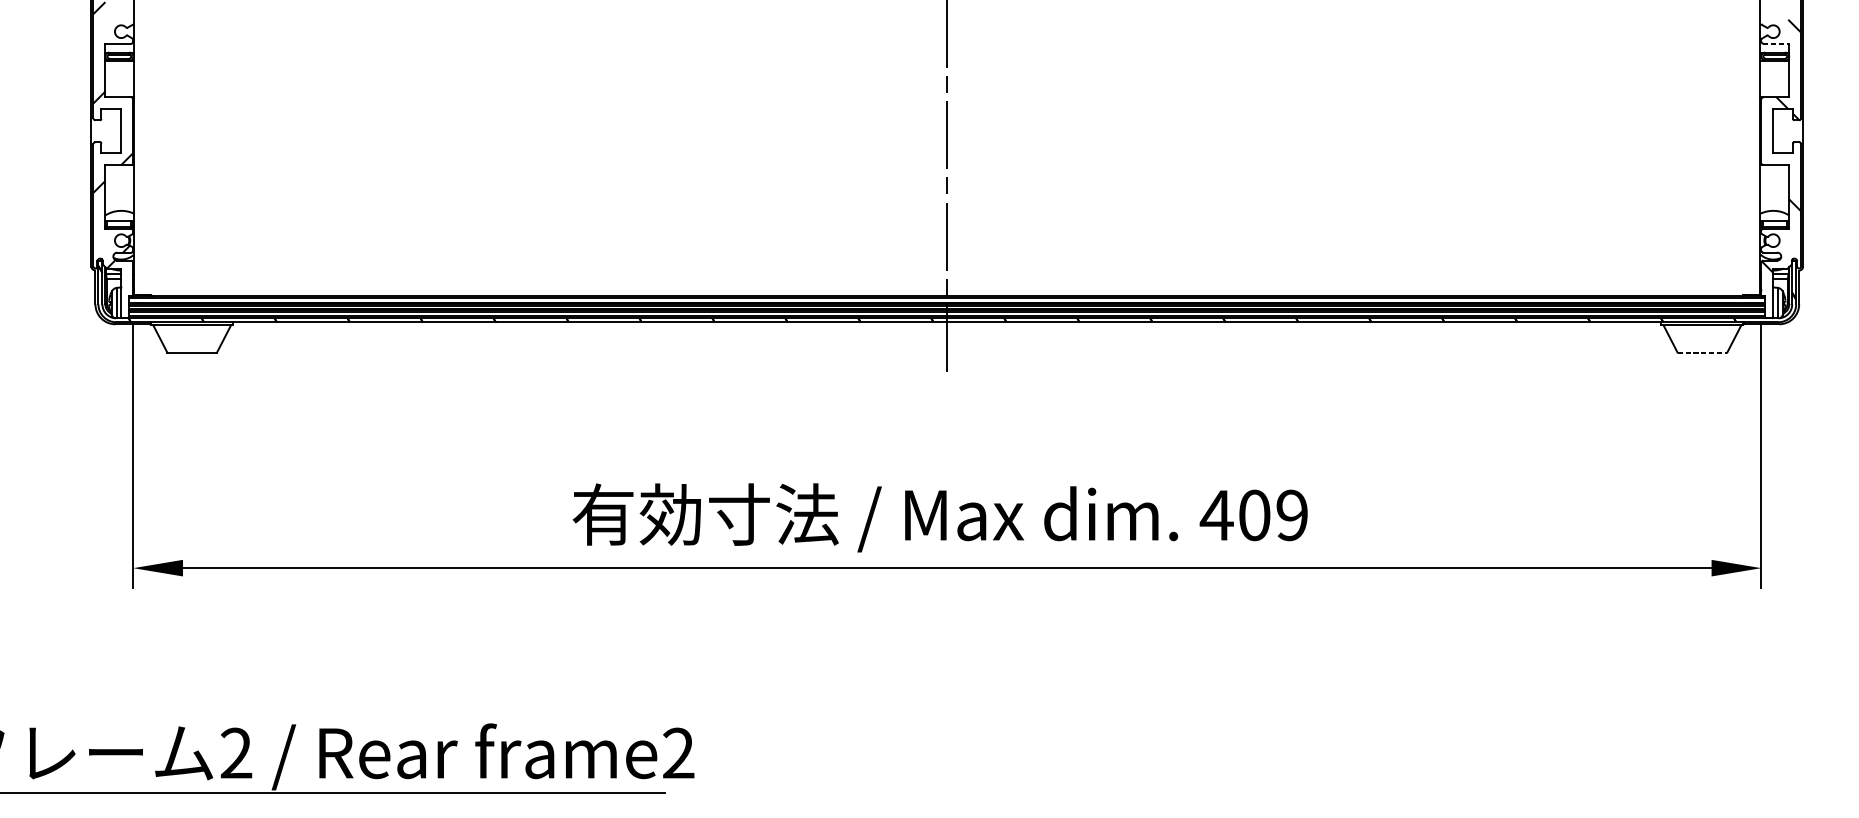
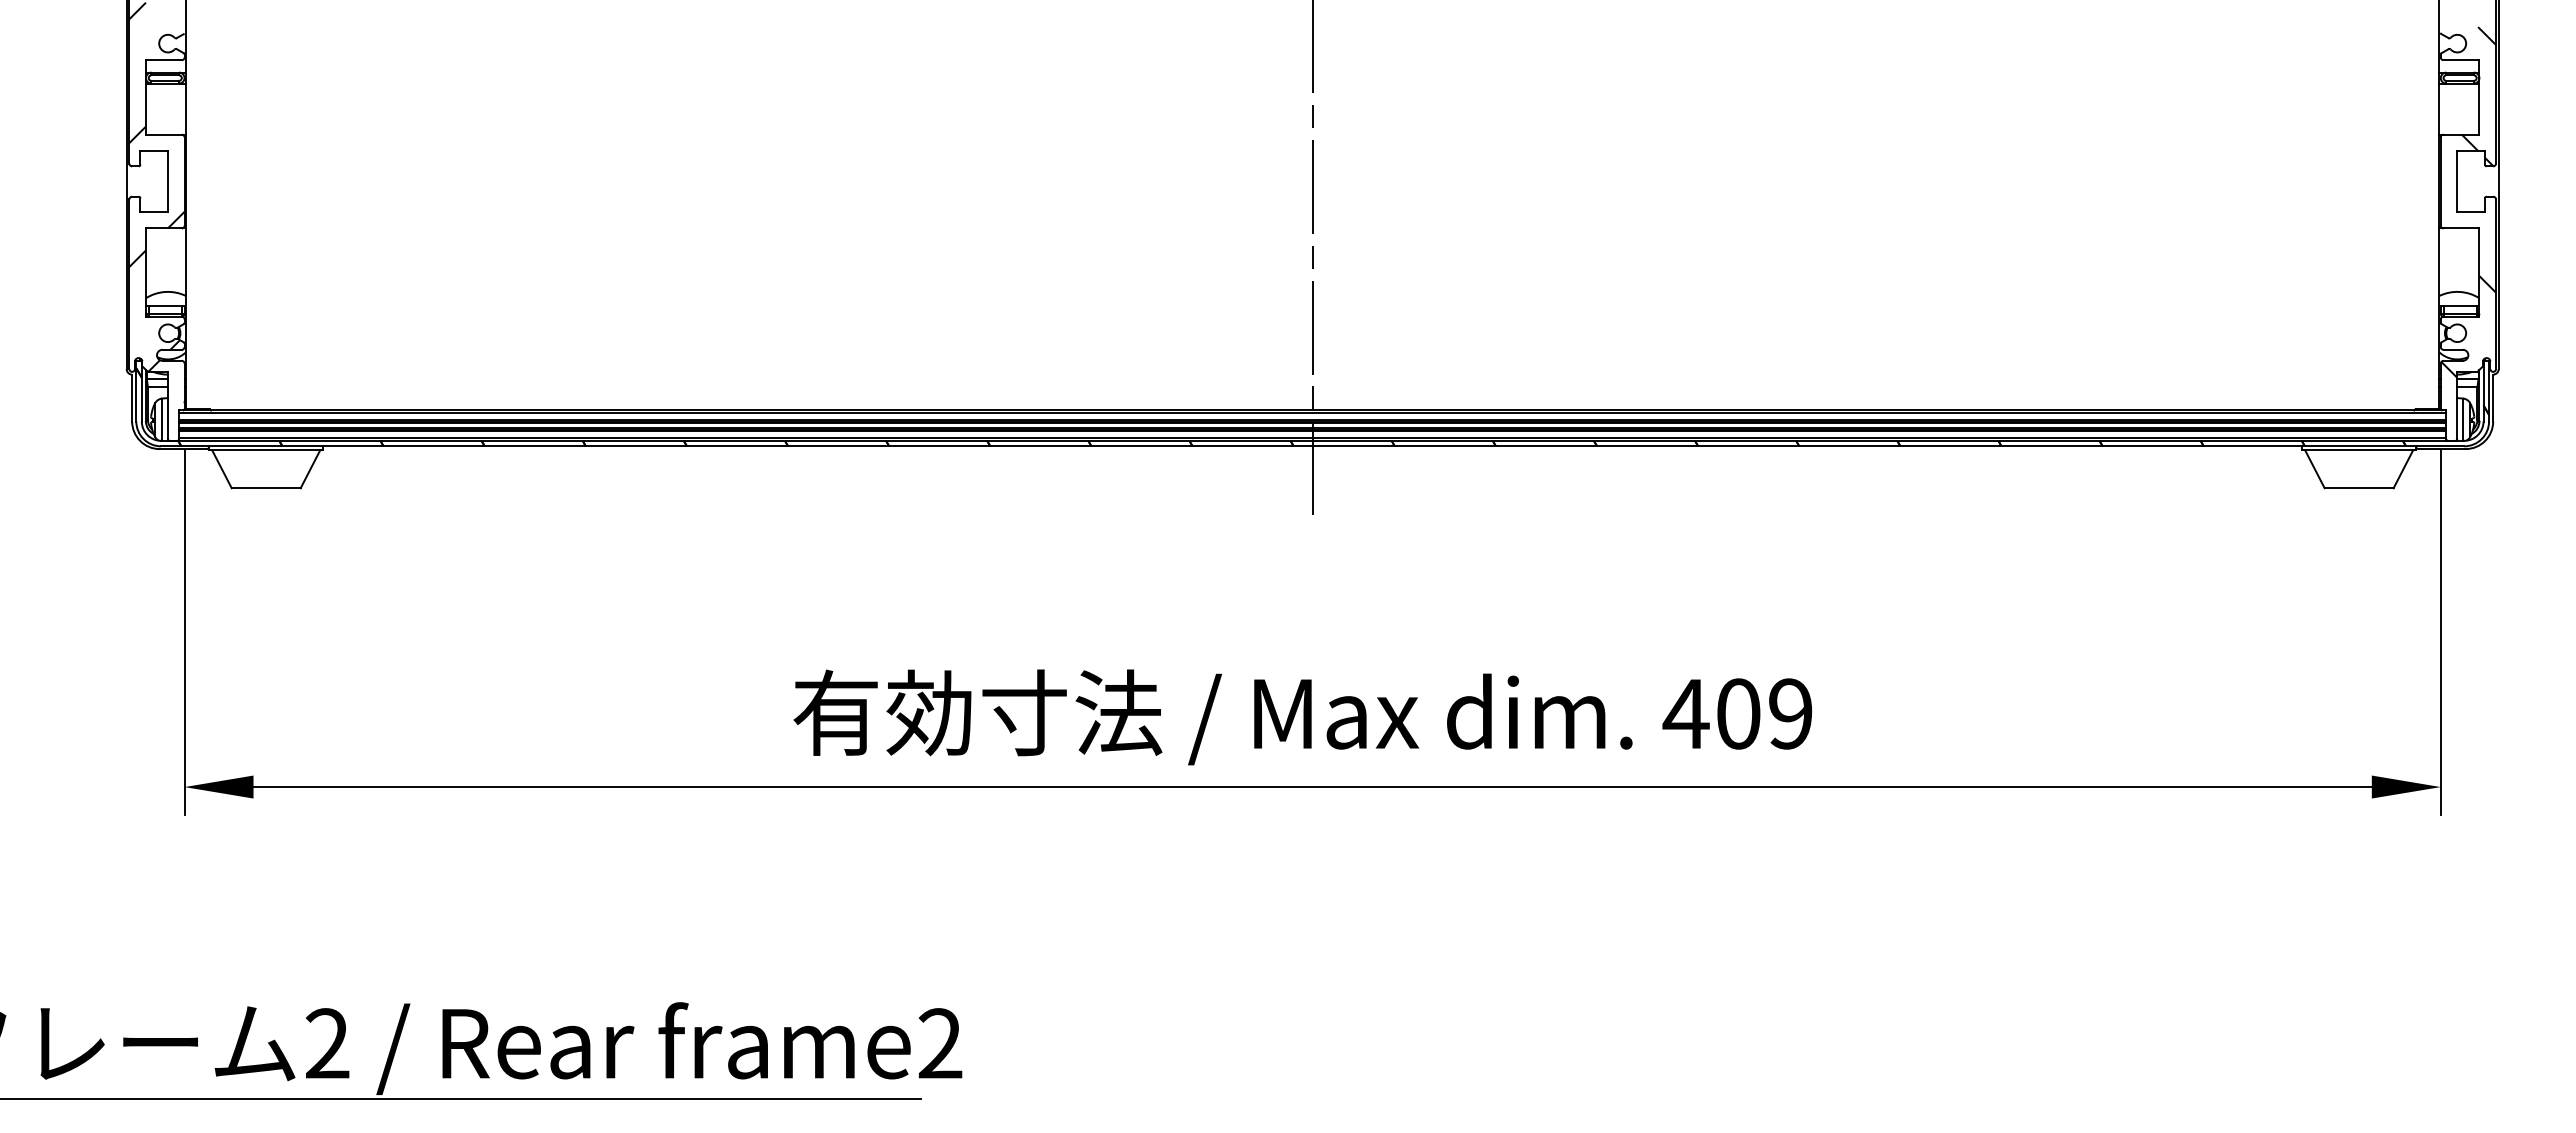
line: (1776, 43) -> (2461, 60), dashed -> solid
line: (1702, 352) -> (2359, 488), dashed -> solid

